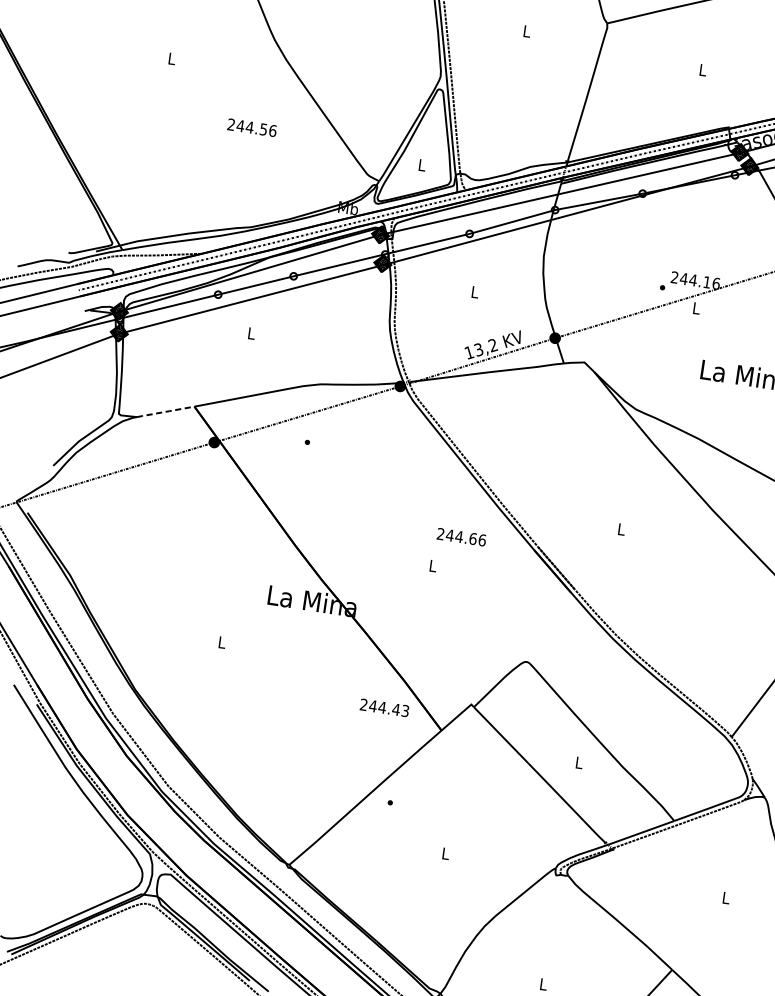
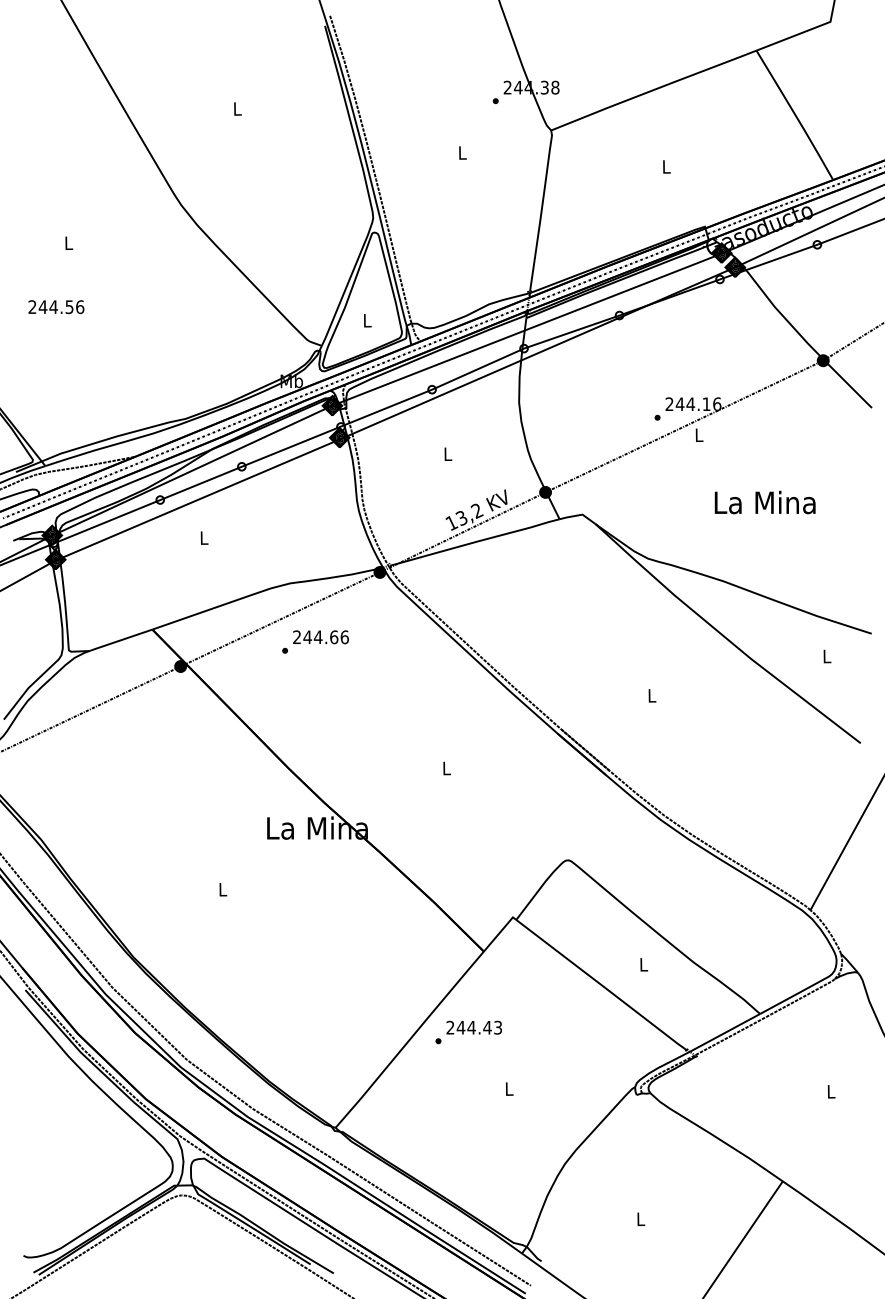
text: (252, 128) -> (56, 307), moved
line: (165, 411) -> (120, 640), dashed -> solid
text: (461, 537) -> (320, 637), moved
text: (384, 707) -> (473, 1027), moved

